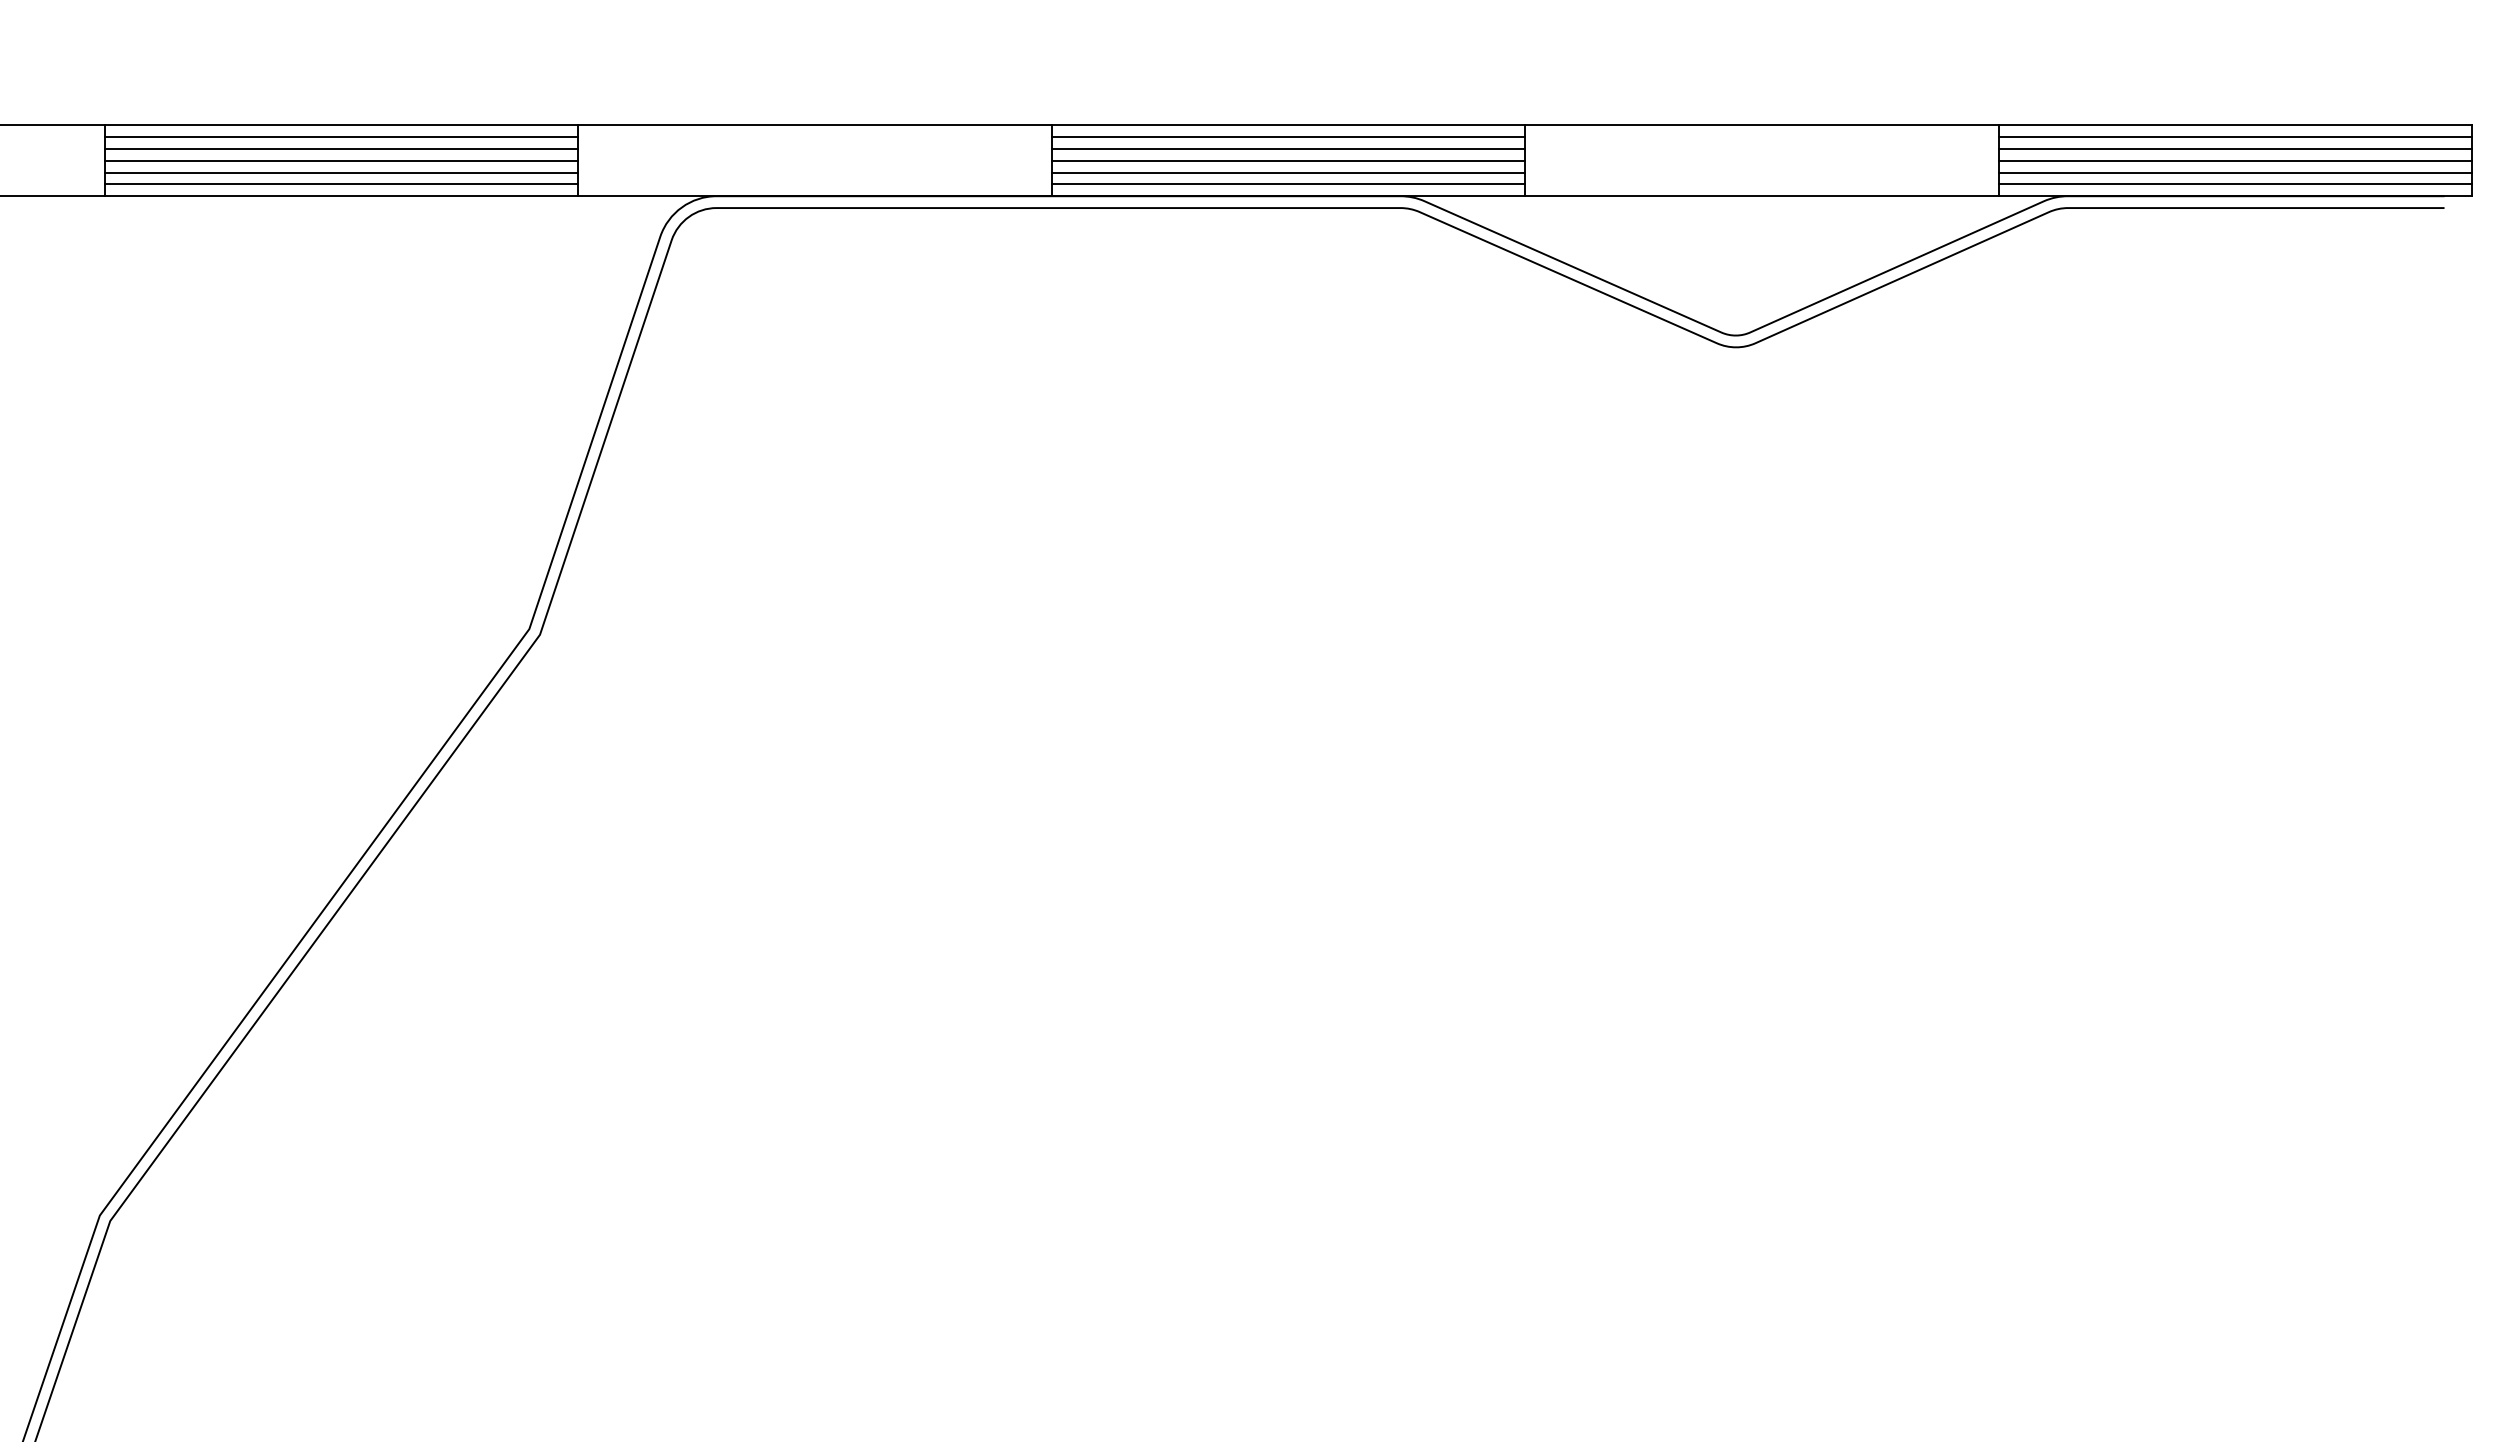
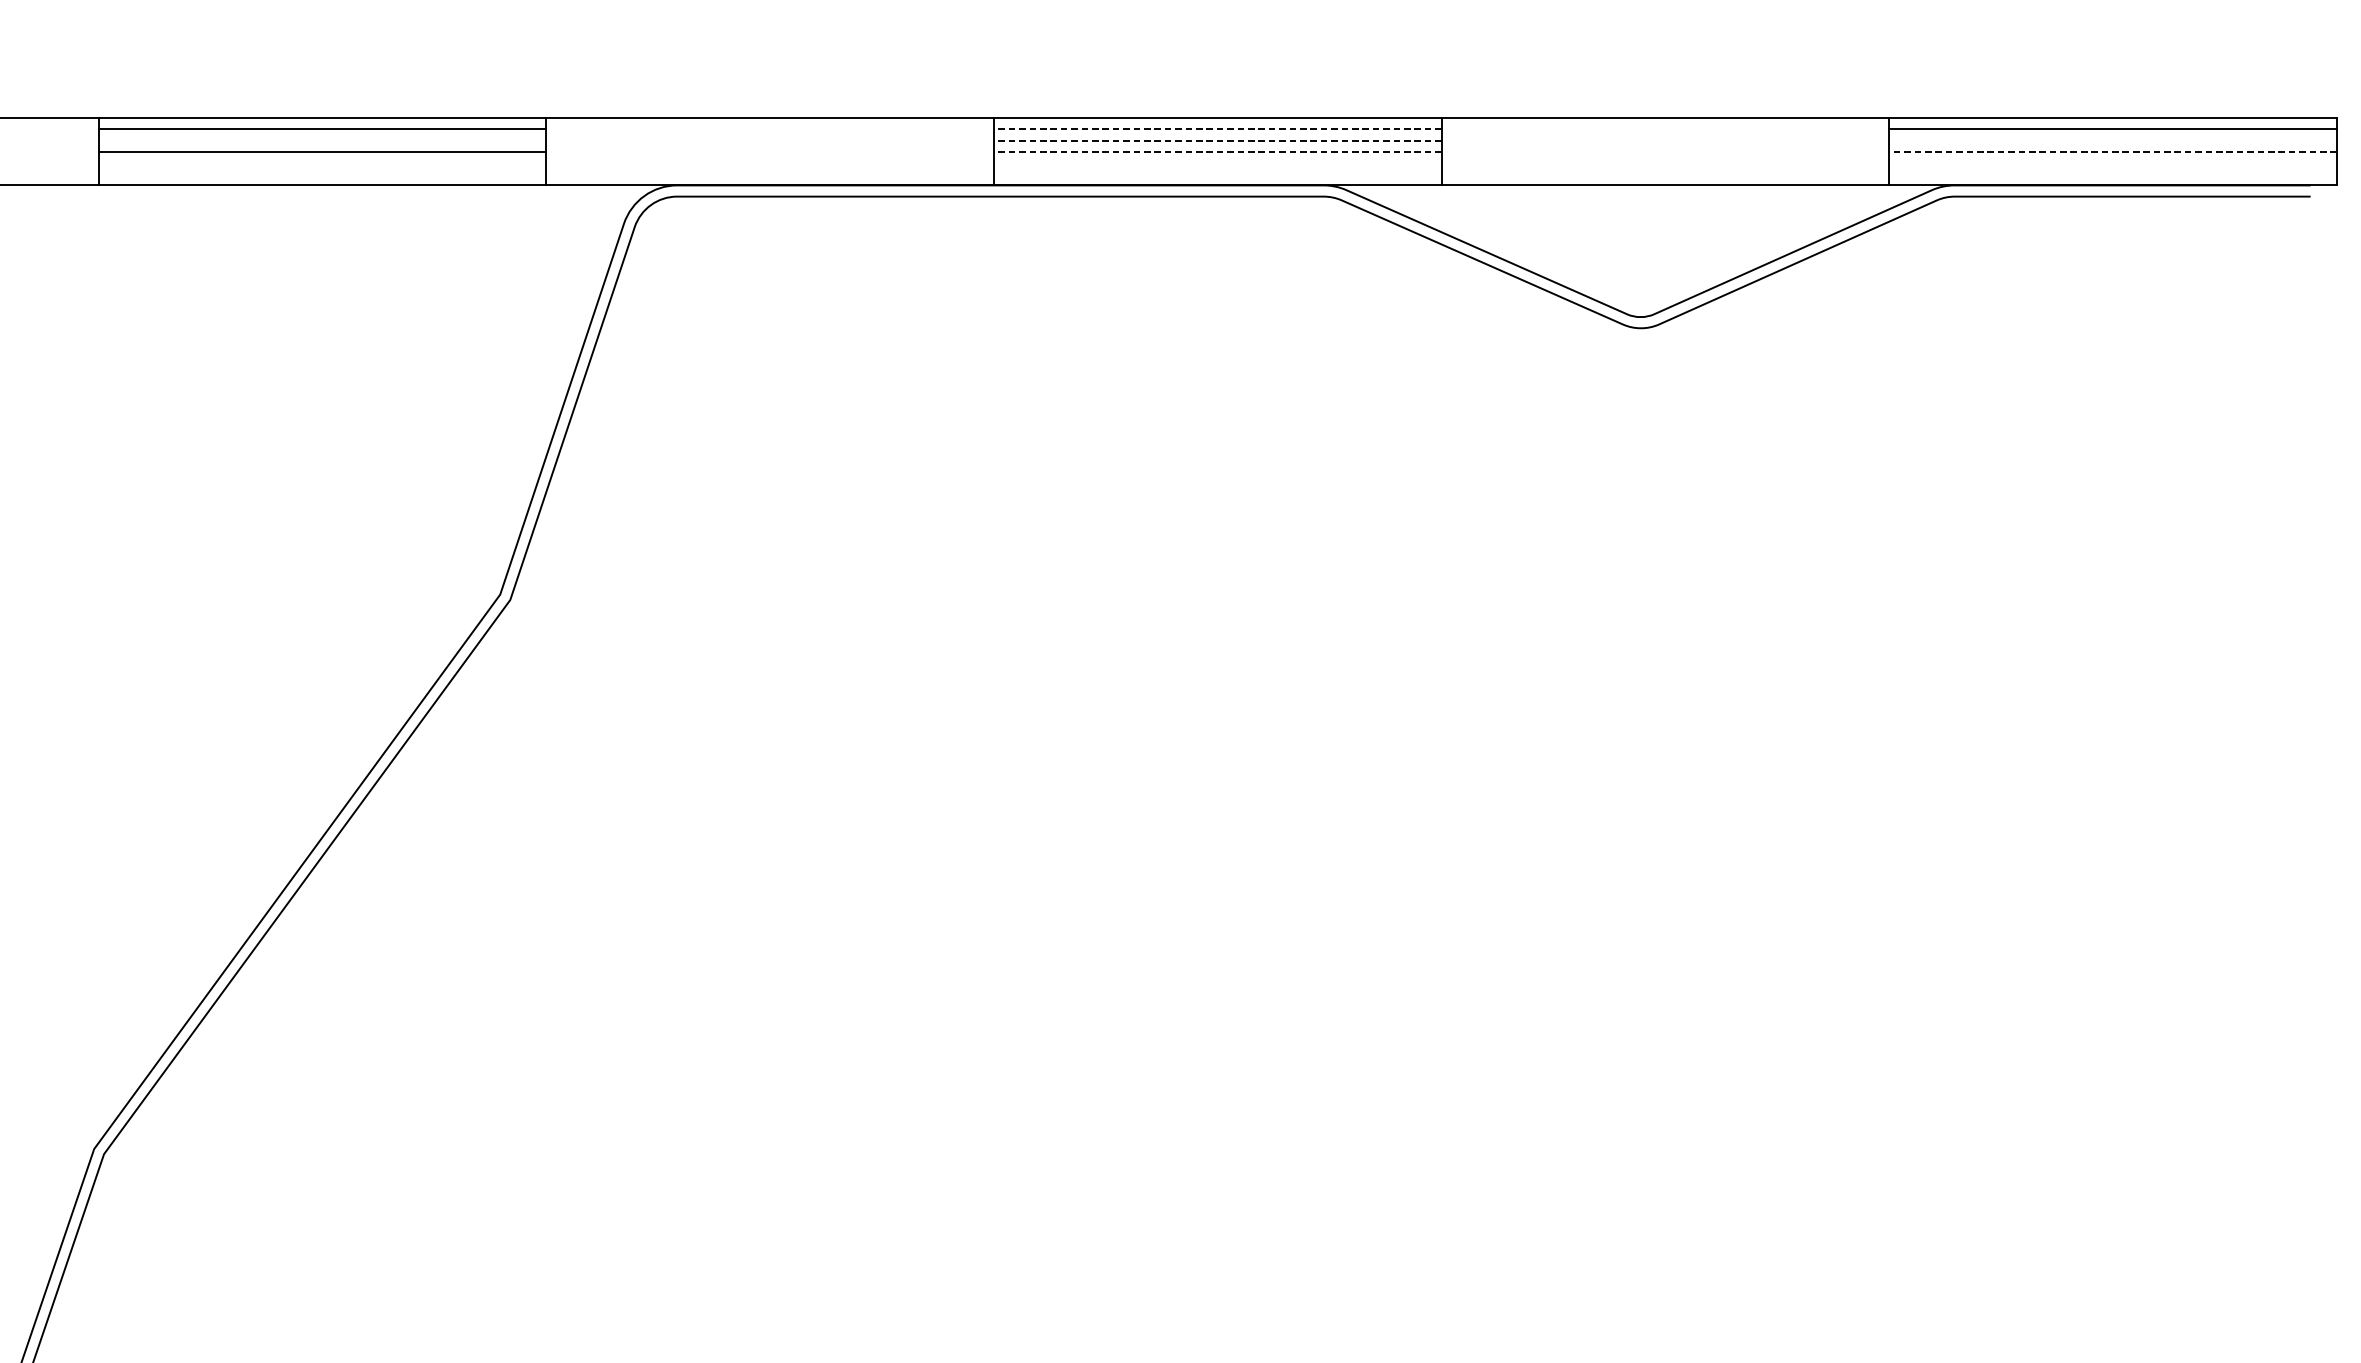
line: (1288, 137) -> (1217, 129), solid -> dashed
line: (341, 148) -> (322, 140), removed
line: (1288, 148) -> (1217, 140), solid -> dashed
line: (2235, 148) -> (2113, 140), removed
line: (1288, 160) -> (1217, 151), solid -> dashed
line: (2235, 160) -> (2113, 151), solid -> dashed
line: (341, 172) -> (322, 163), removed
line: (1288, 172) -> (1217, 163), removed
line: (2235, 172) -> (2113, 163), removed
line: (341, 184) -> (322, 174), removed
line: (1288, 184) -> (1217, 174), removed
line: (2235, 184) -> (2113, 174), removed

